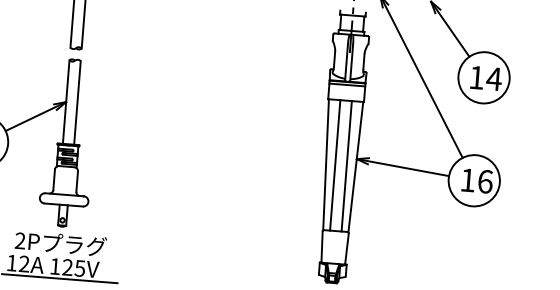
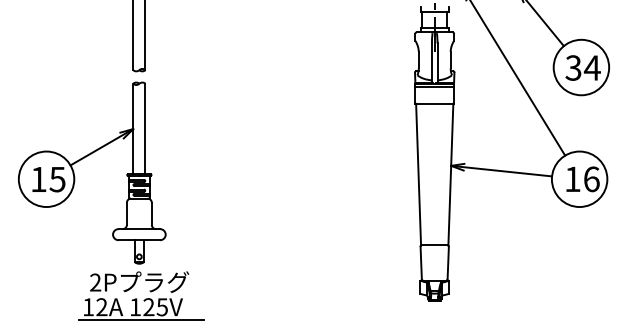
text: (476, 77) -> (573, 67), 14 -> 34
line: (335, 165) -> (428, 174), removed
line: (346, 166) -> (440, 174), removed

